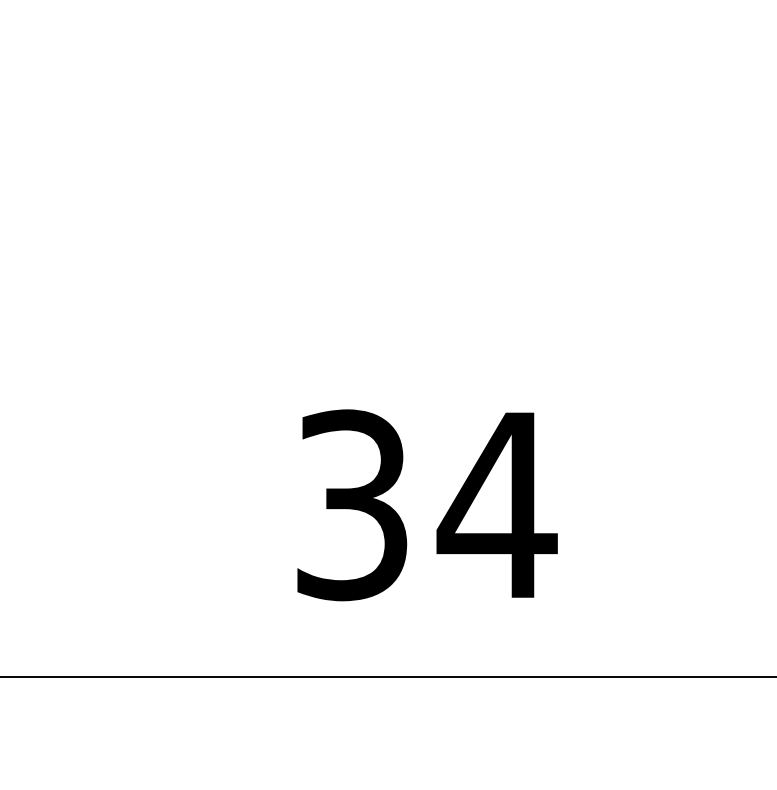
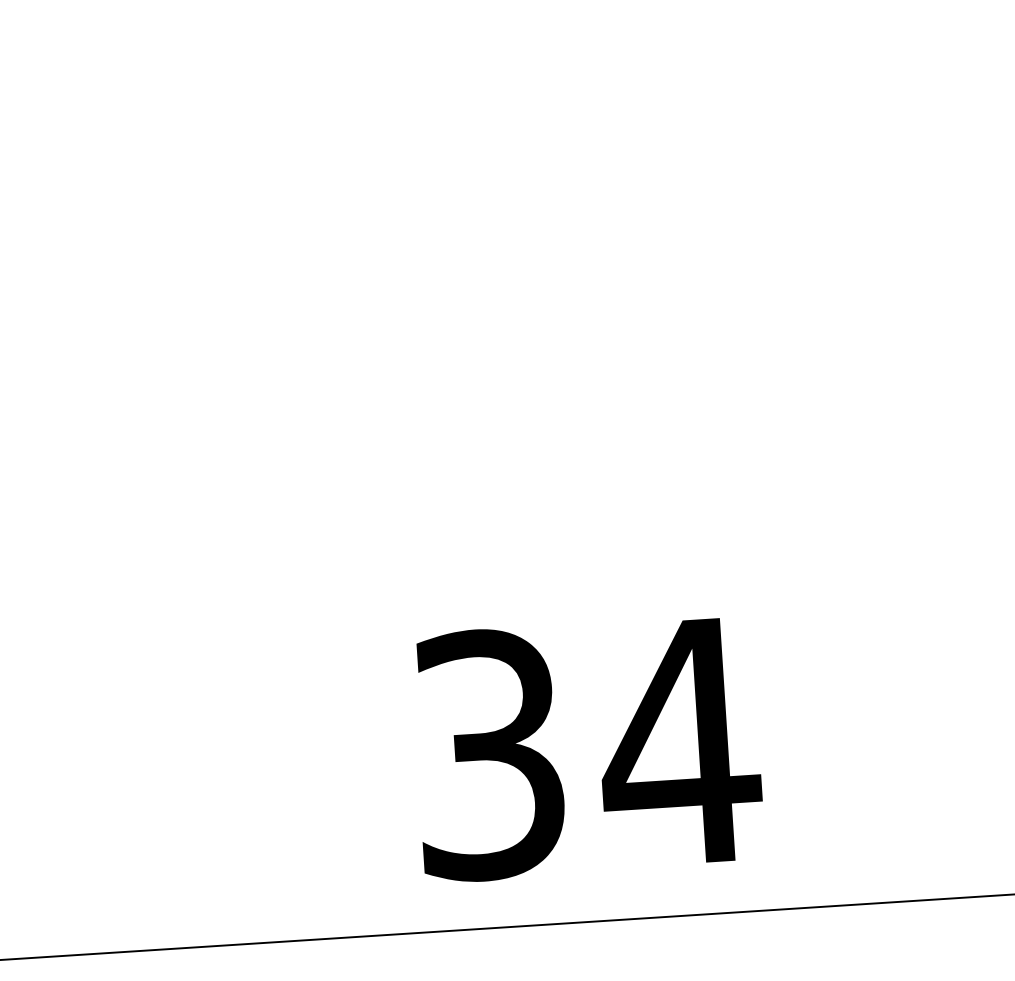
text: (427, 505) -> (587, 748), moved

